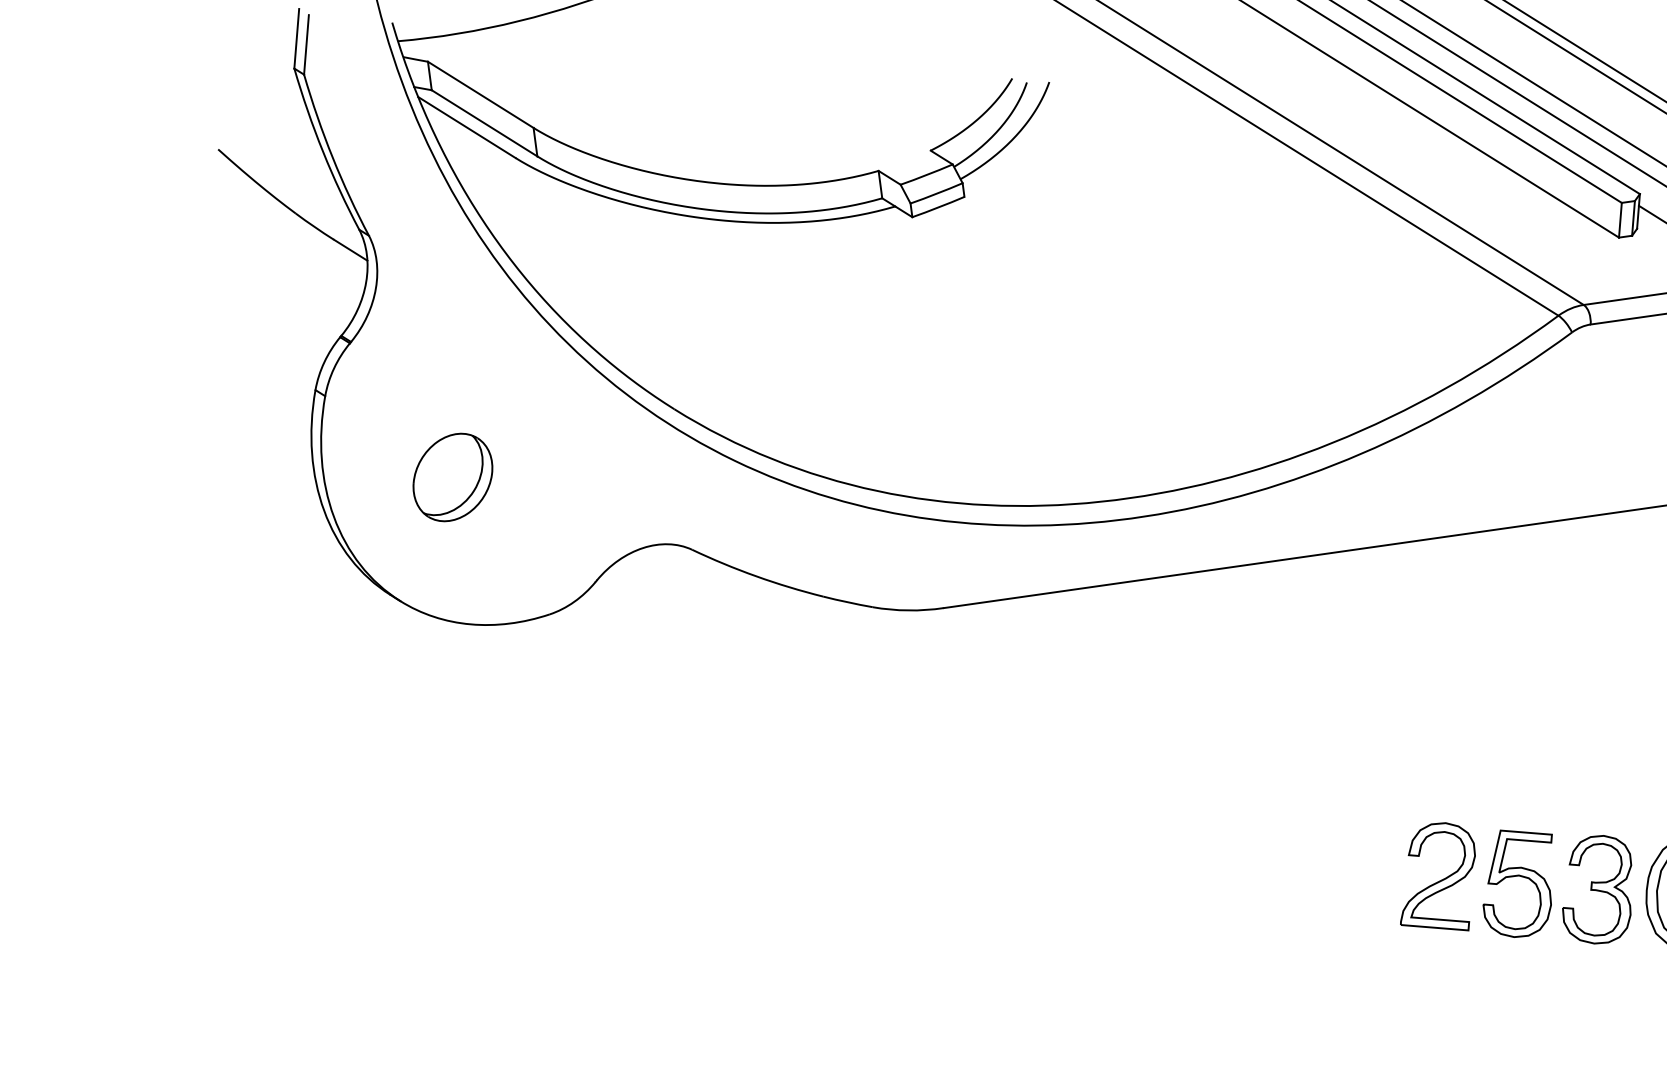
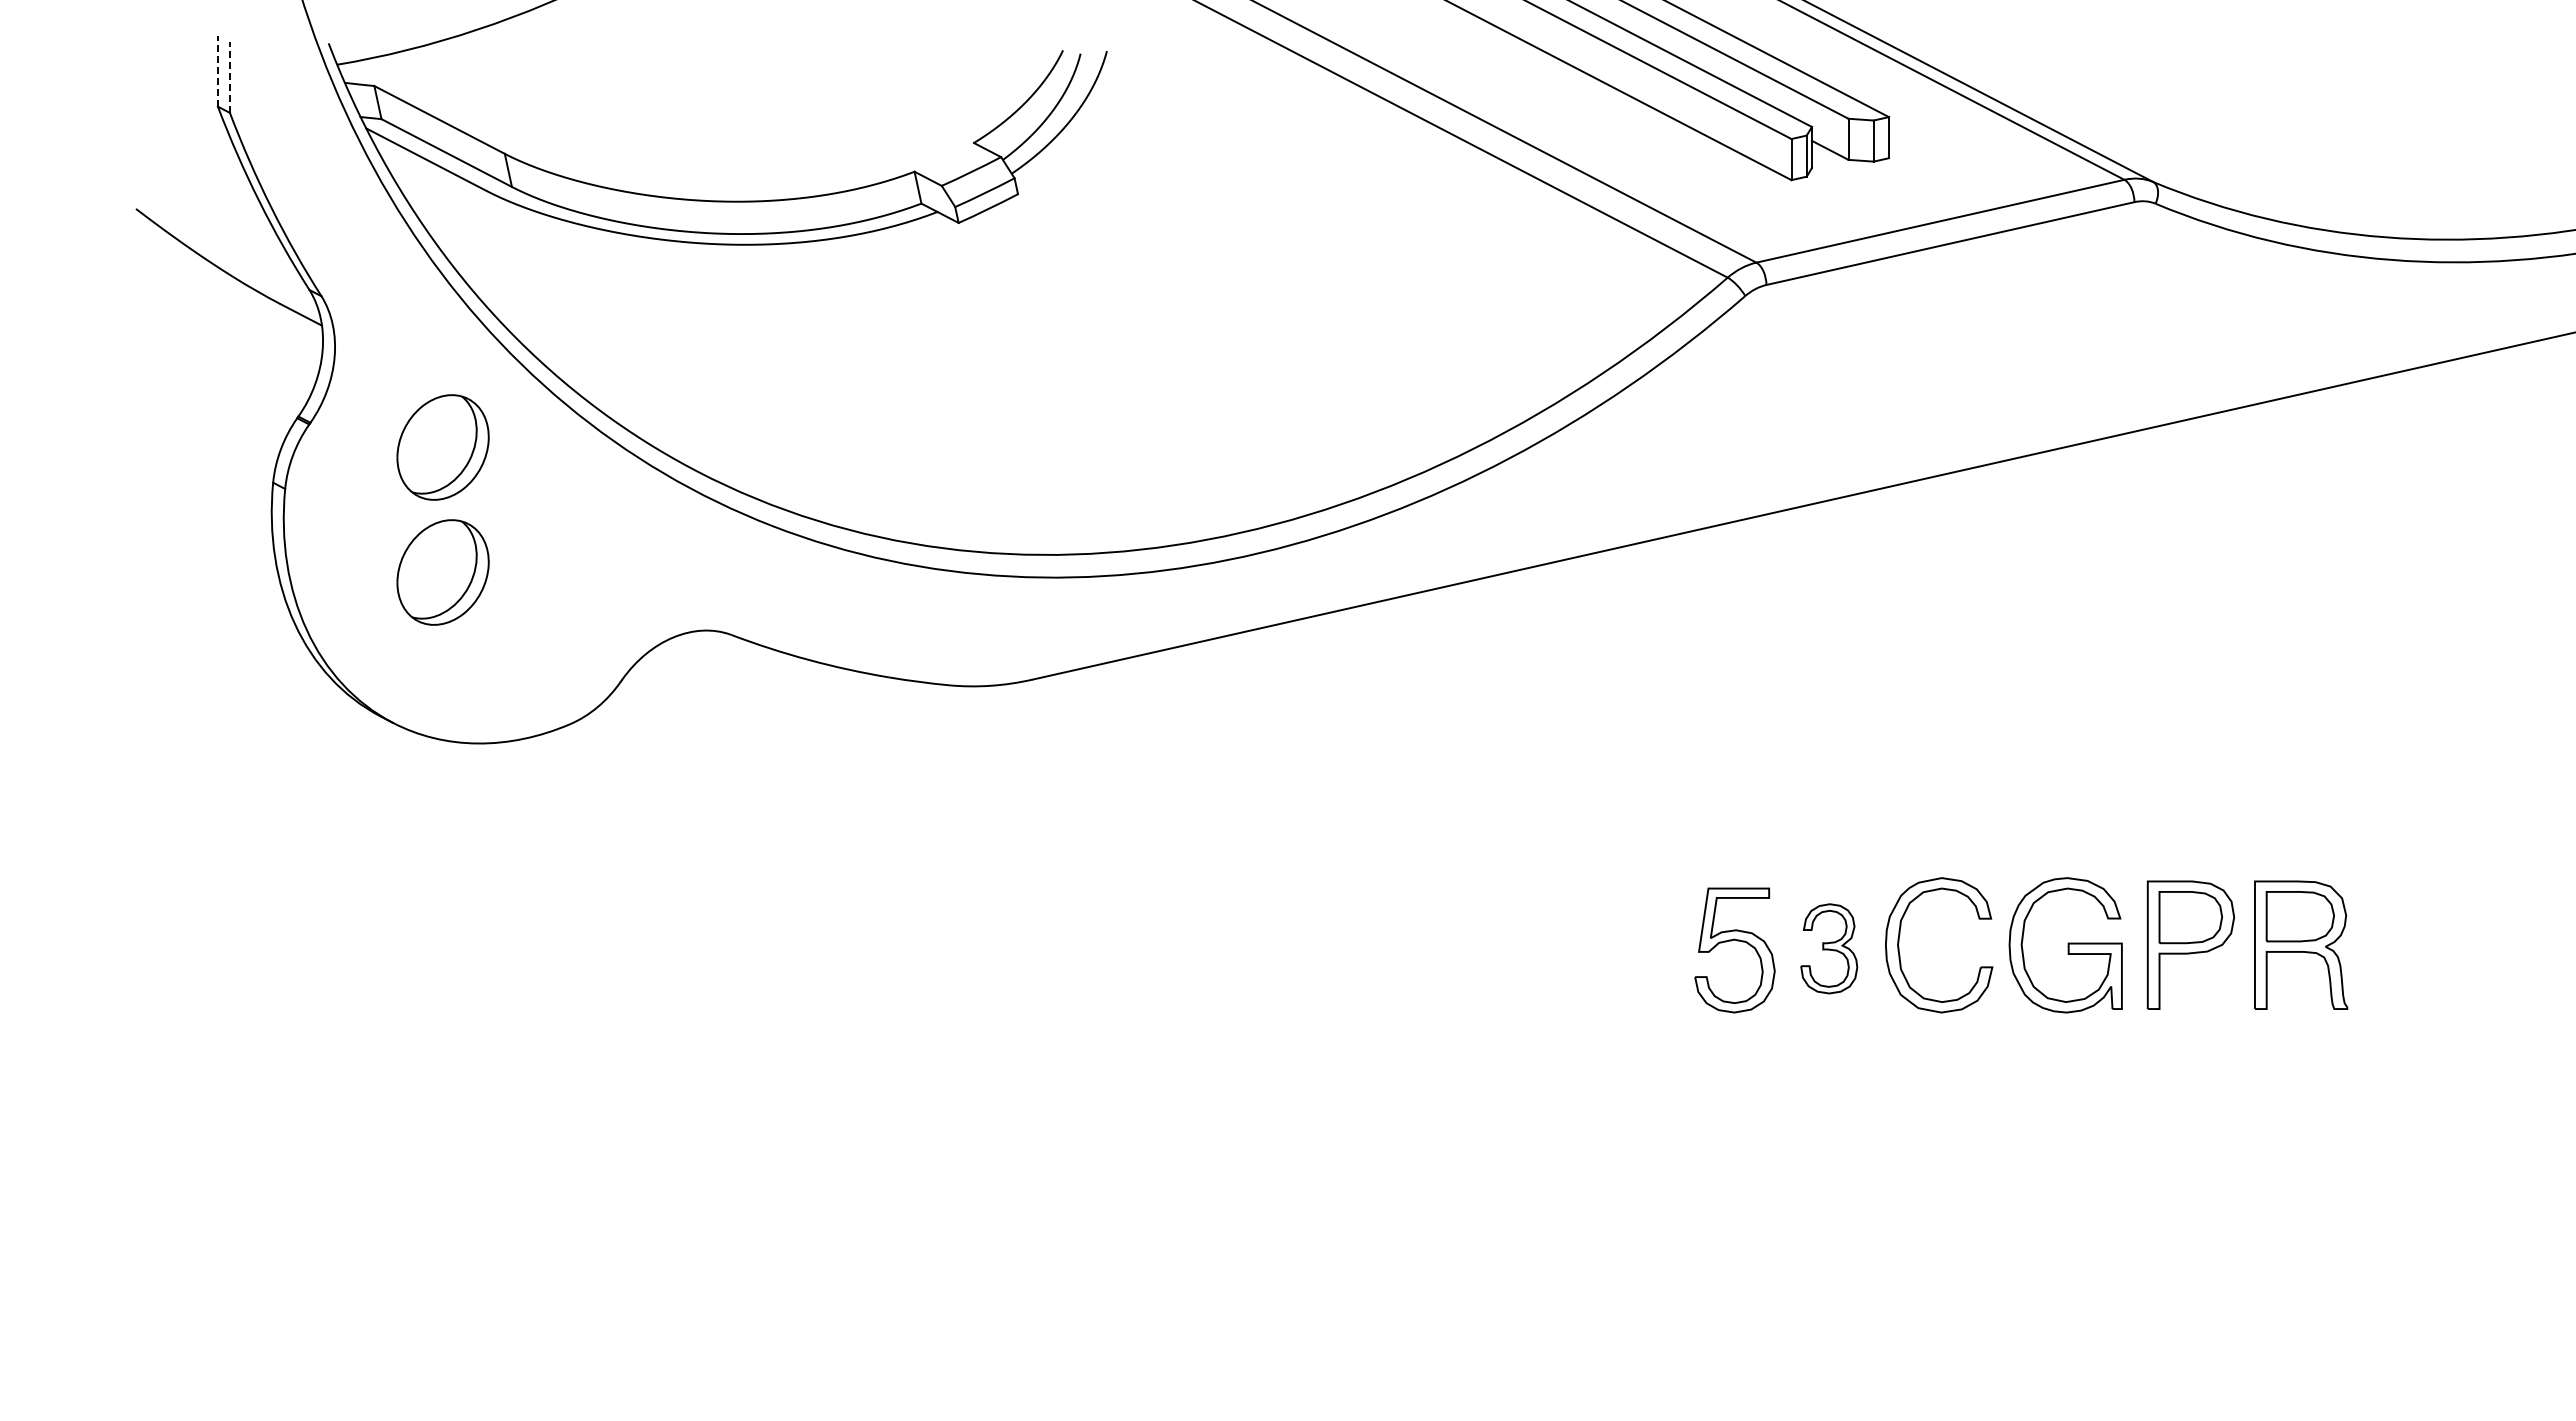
line: (296, 37) -> (217, 70), solid -> dashed
line: (306, 44) -> (229, 77), solid -> dashed
part: (460, 371) -> (442, 447), added
part: (1440, 880) -> (1642, 952), removed
part: (1598, 889) -> (1829, 948), size x0.7

